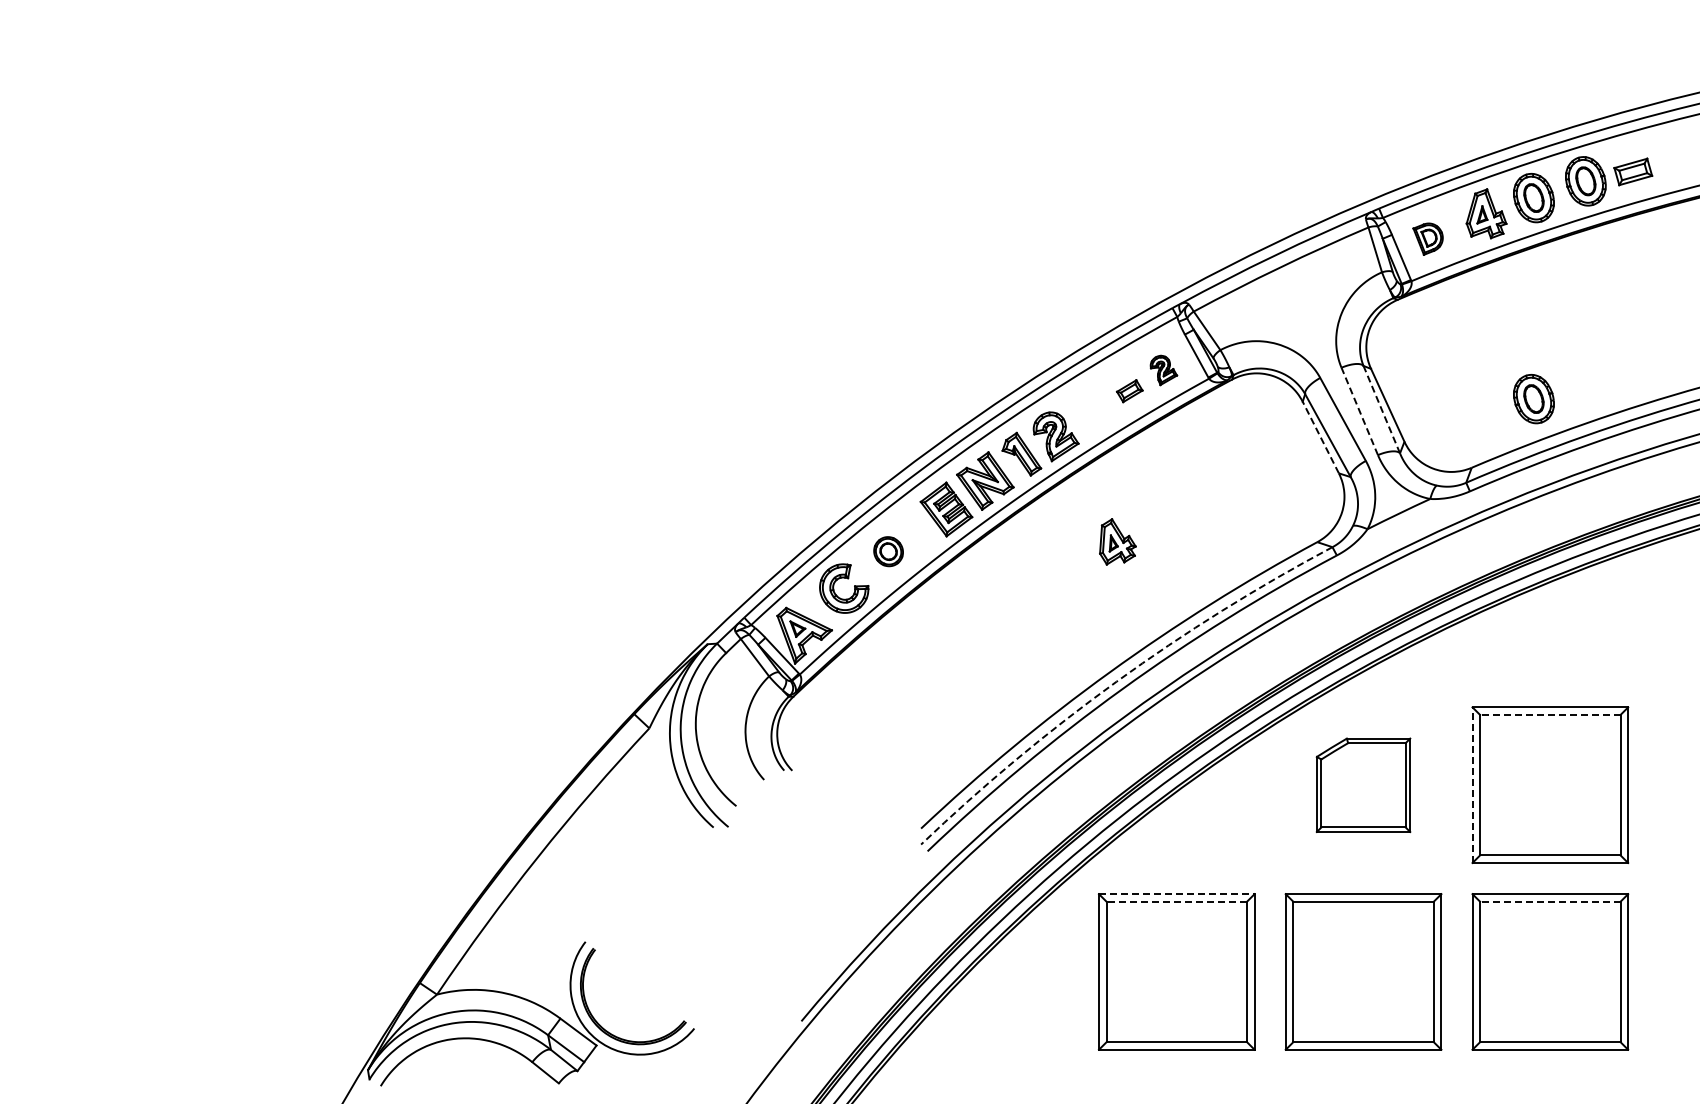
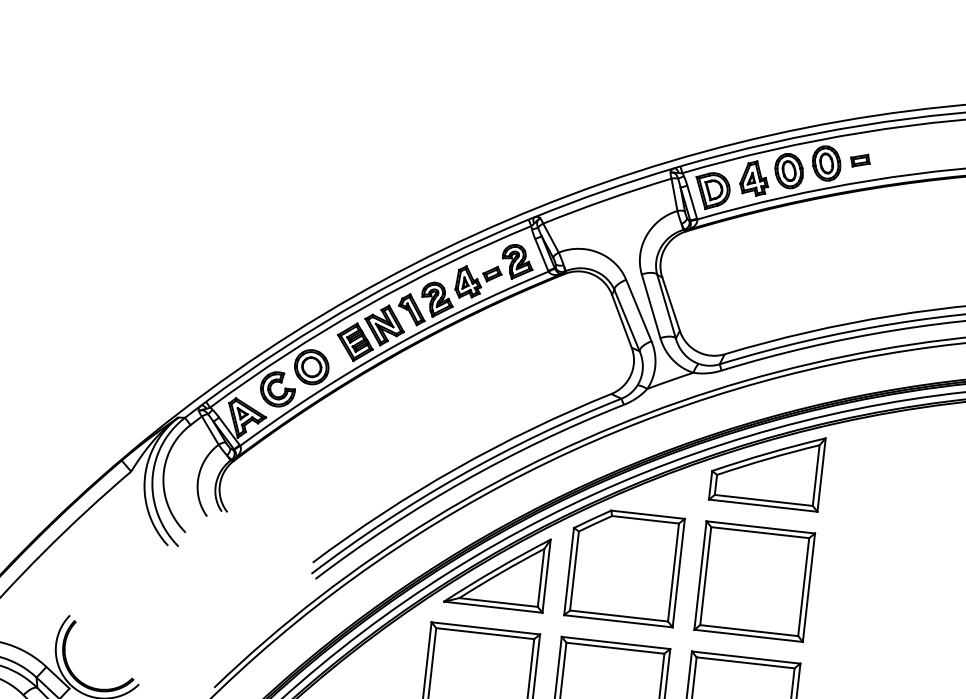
part: (1632, 171) -> (859, 160), size x0.71
part: (1427, 239) -> (711, 191), size x1.67
part: (1163, 370) -> (517, 262), size x1.67
part: (1533, 399) -> (773, 311), removed
line: (1381, 409) -> (666, 306), dashed -> solid
line: (1359, 410) -> (650, 305), dashed -> solid
line: (1320, 437) -> (621, 321), dashed -> solid
part: (1117, 541) -> (468, 282), moved
part: (888, 551) -> (311, 367), size x1.67
part: (1550, 623) -> (767, 468), added
arc: (1116, 681) -> (460, 475), dashed -> solid
line: (1549, 714) -> (759, 532), dashed -> solid
part: (1363, 785) -> (624, 567), size x1.67
line: (1472, 785) -> (700, 575), dashed -> solid
part: (1183, 810) -> (497, 570), added
line: (1176, 894) -> (485, 628), dashed -> solid
line: (1176, 901) -> (485, 633), dashed -> solid
line: (1549, 901) -> (745, 662), dashed -> solid

